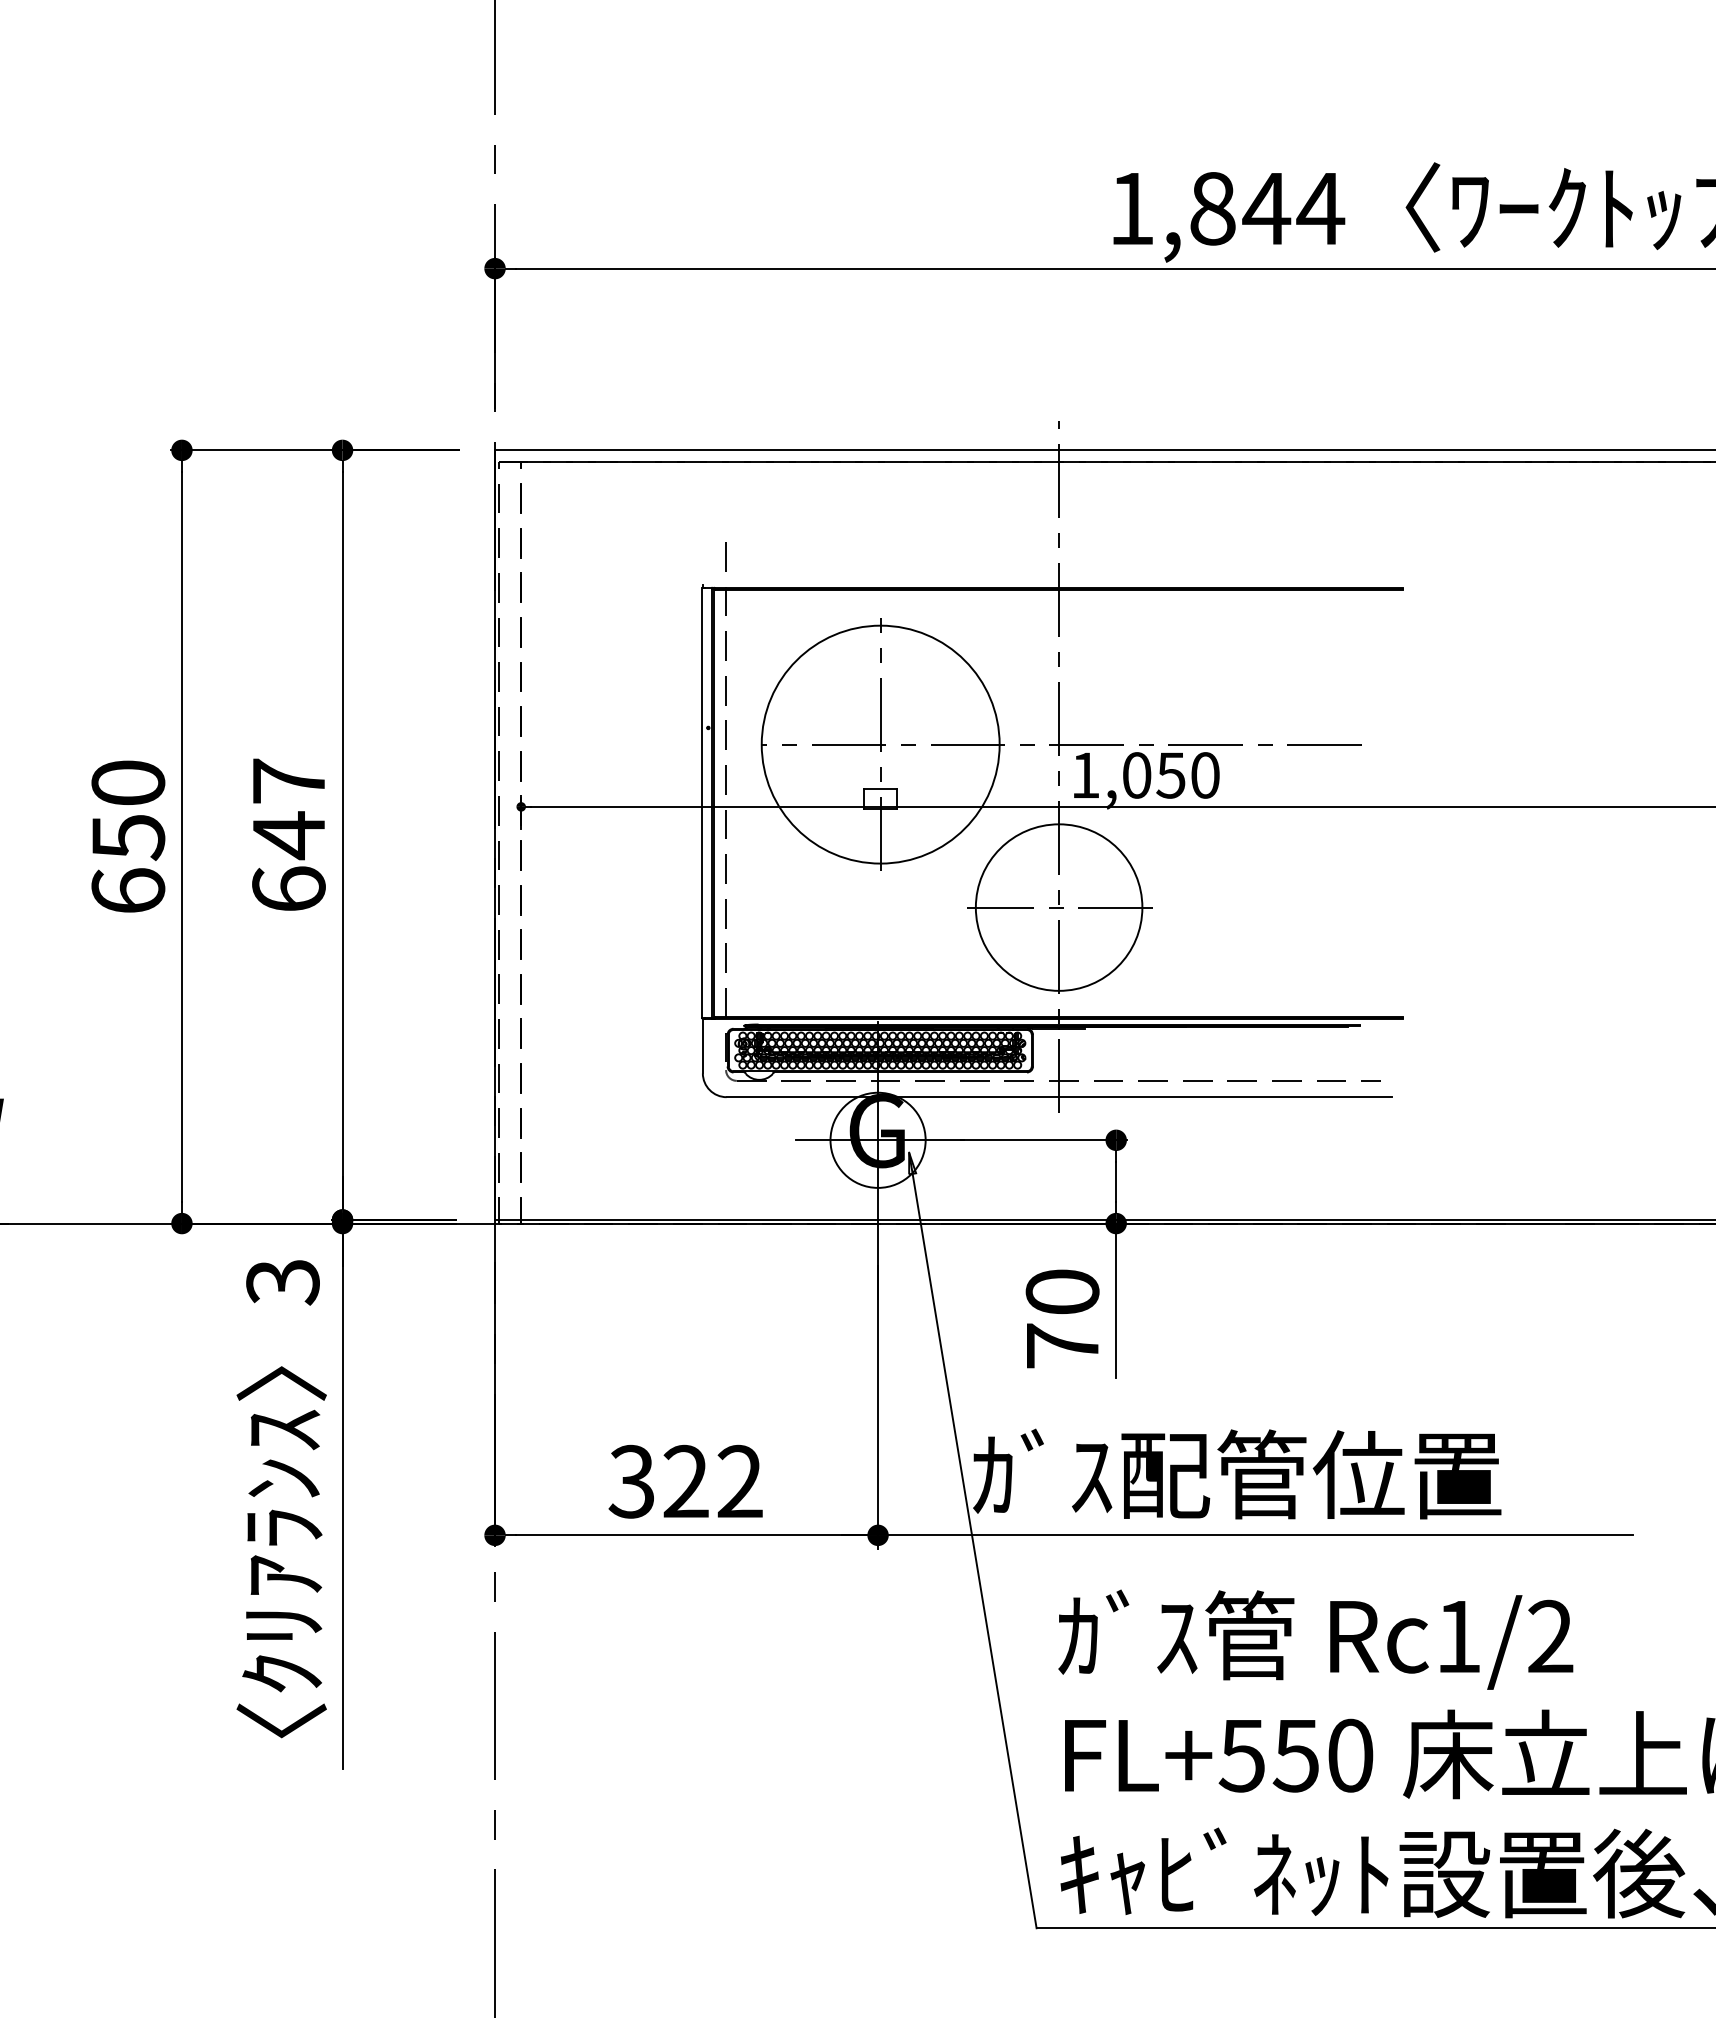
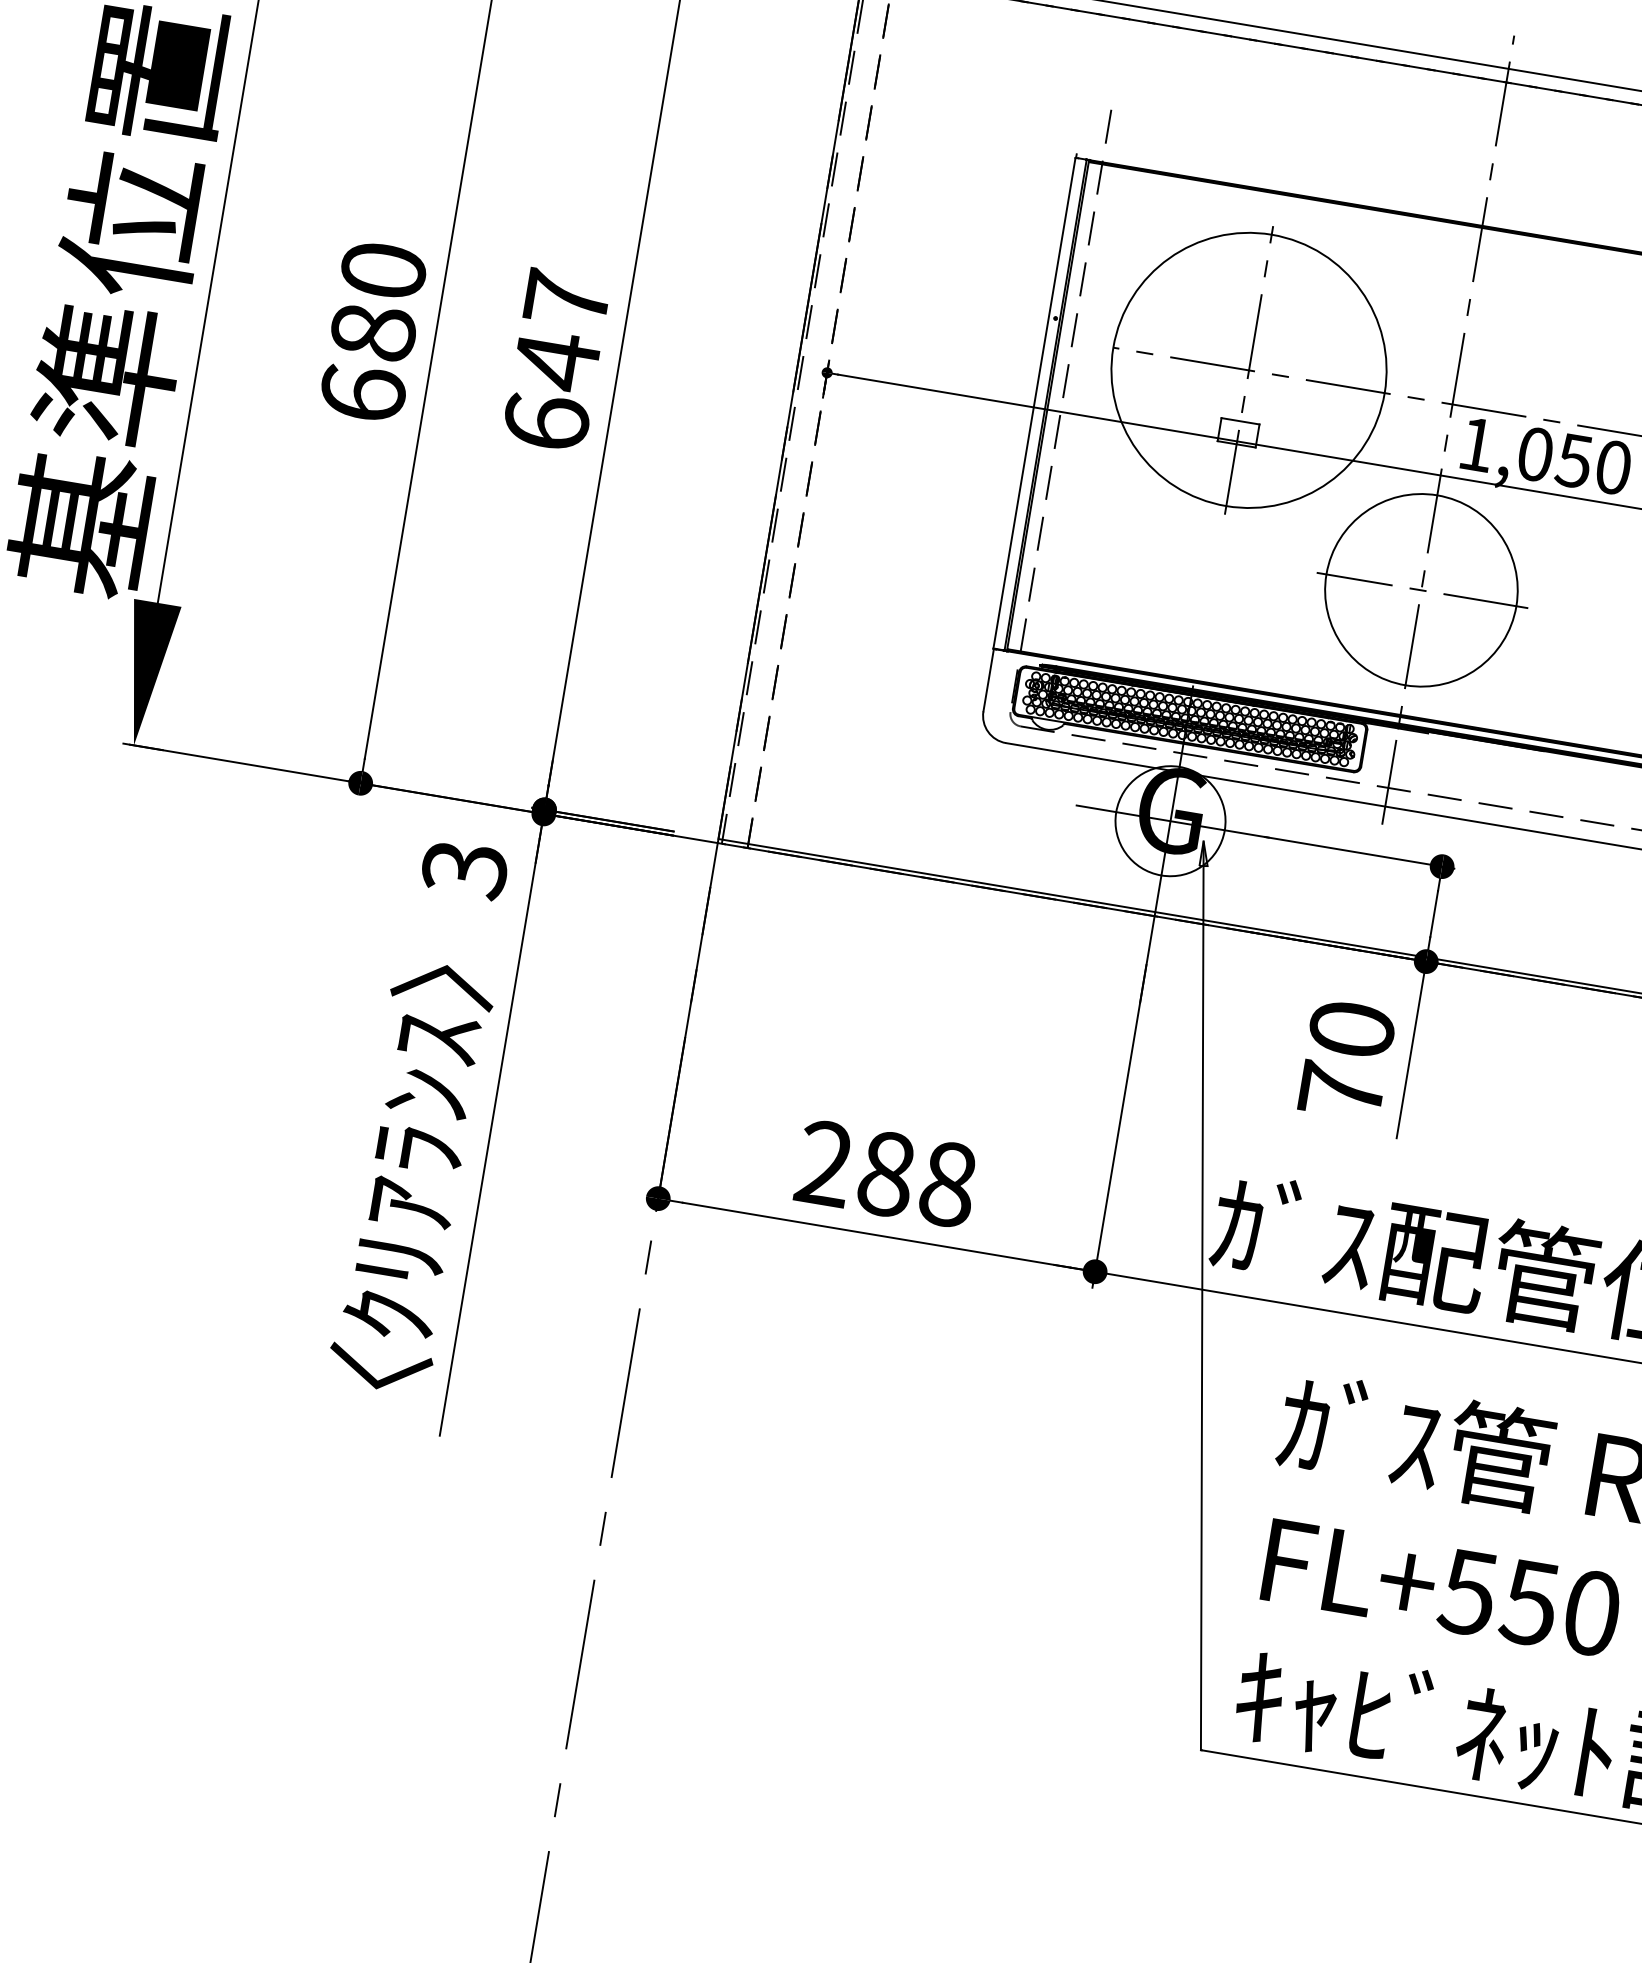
text: (128, 837) -> (373, 332), 650 -> 680
text: (685, 1481) -> (885, 1173), 322 -> 288

